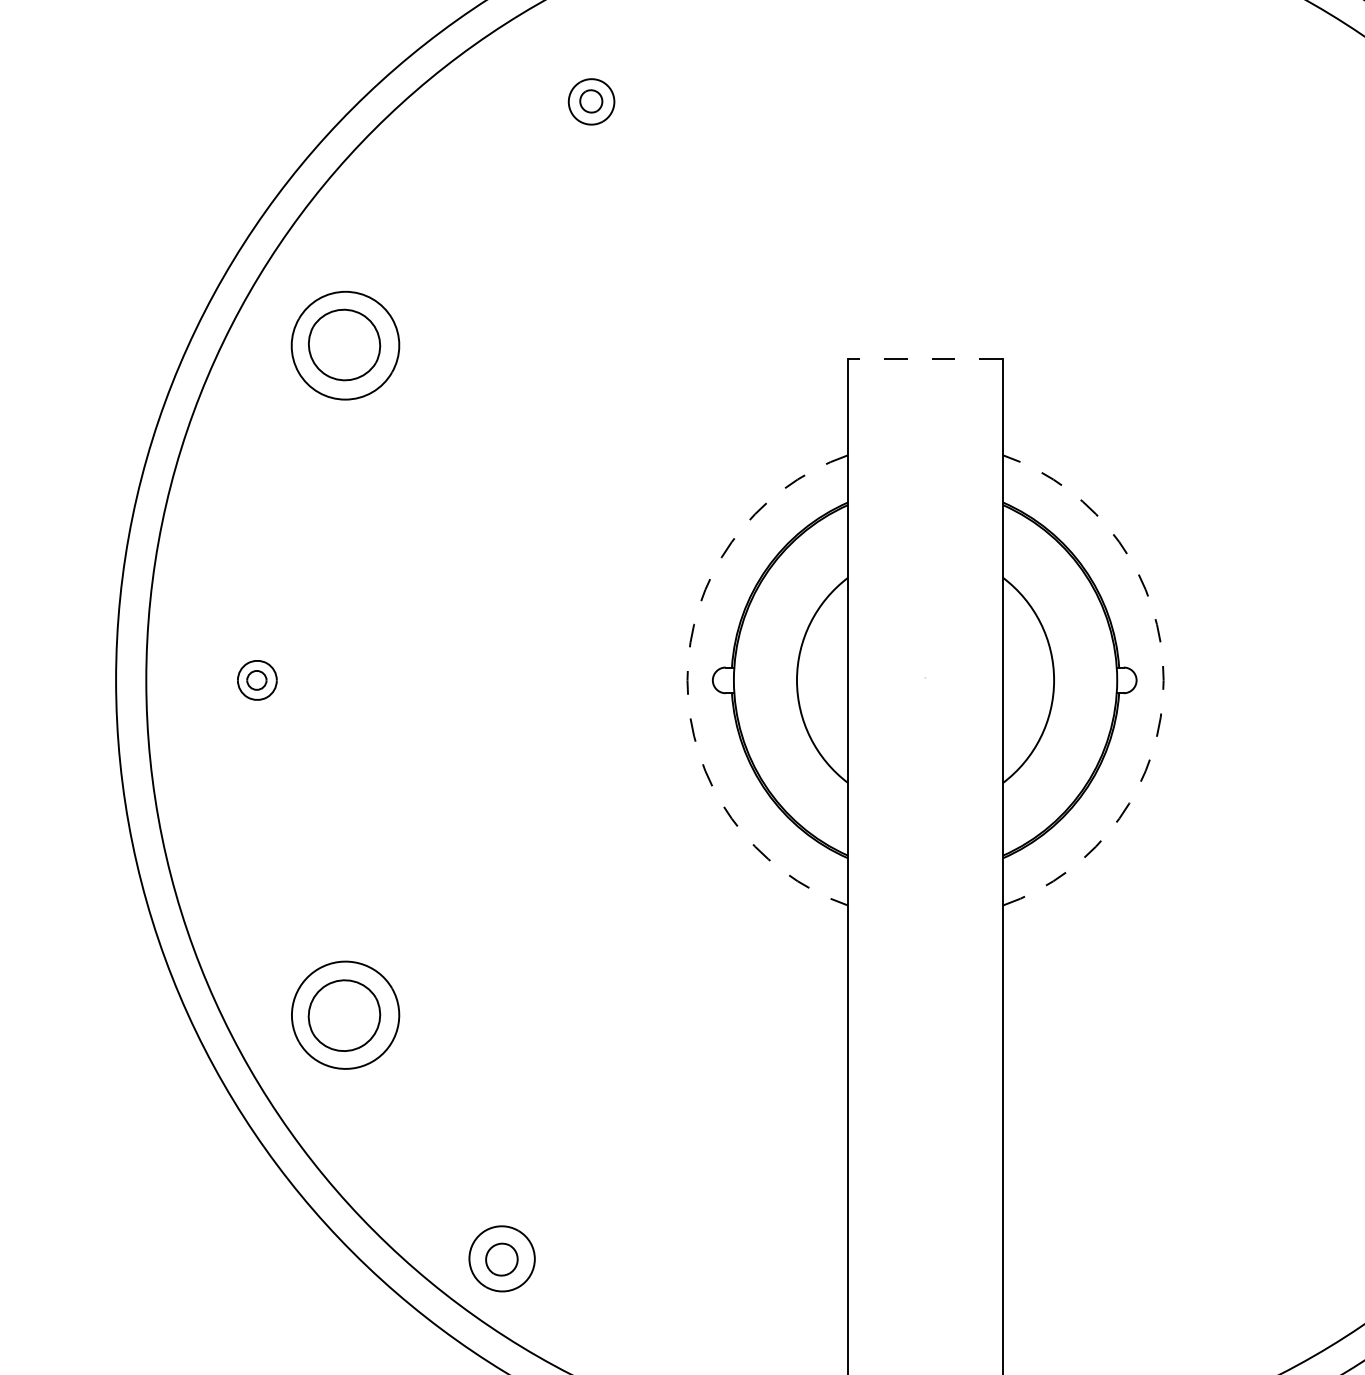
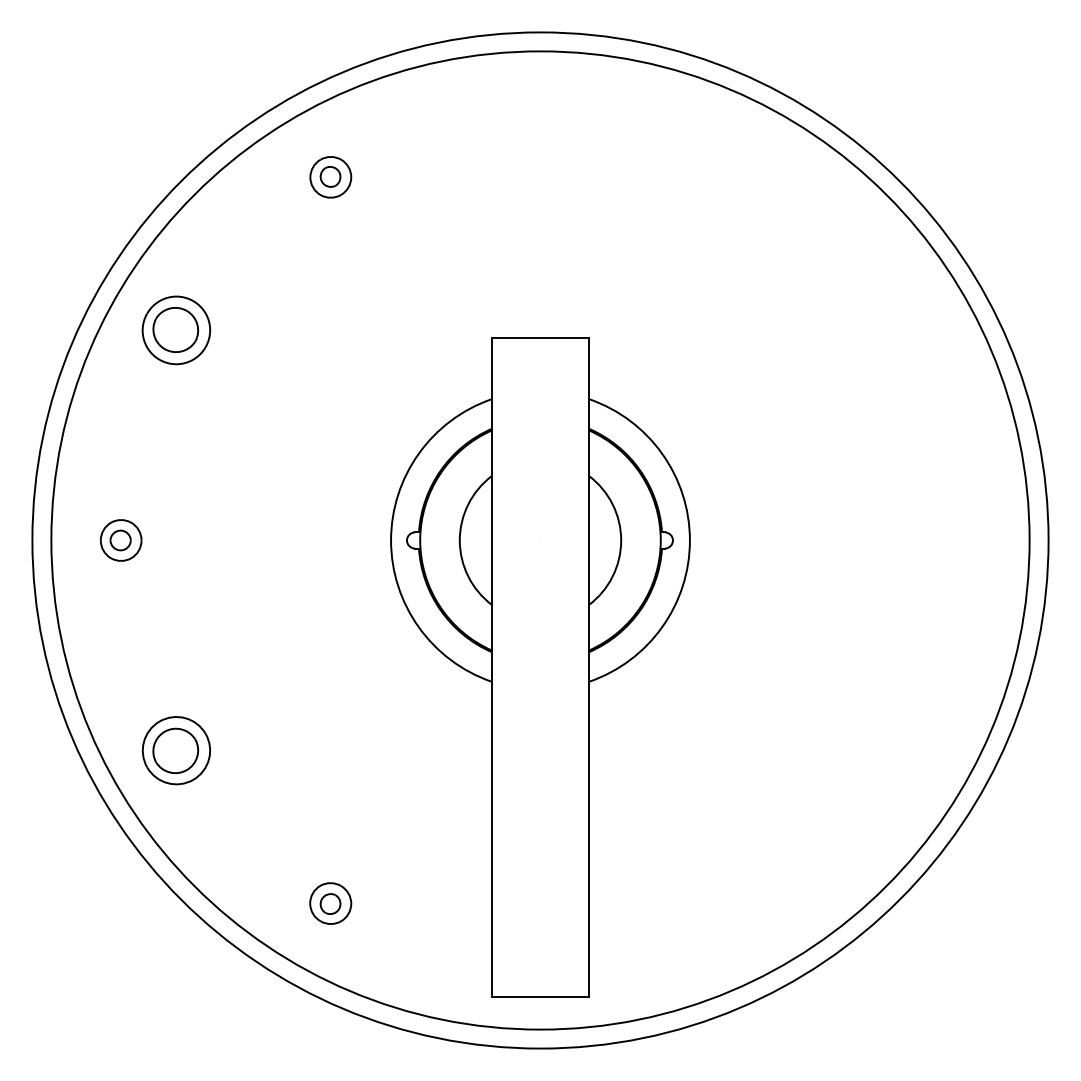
part: (590, 102) -> (330, 177), size x1.43
line: (925, 358) -> (540, 338), dashed -> solid
part: (256, 680) -> (120, 540), size x1.67
arc: (688, 680) -> (391, 540), dashed -> solid
arc: (1162, 680) -> (689, 540), dashed -> solid
part: (501, 1258) -> (330, 903), moved

